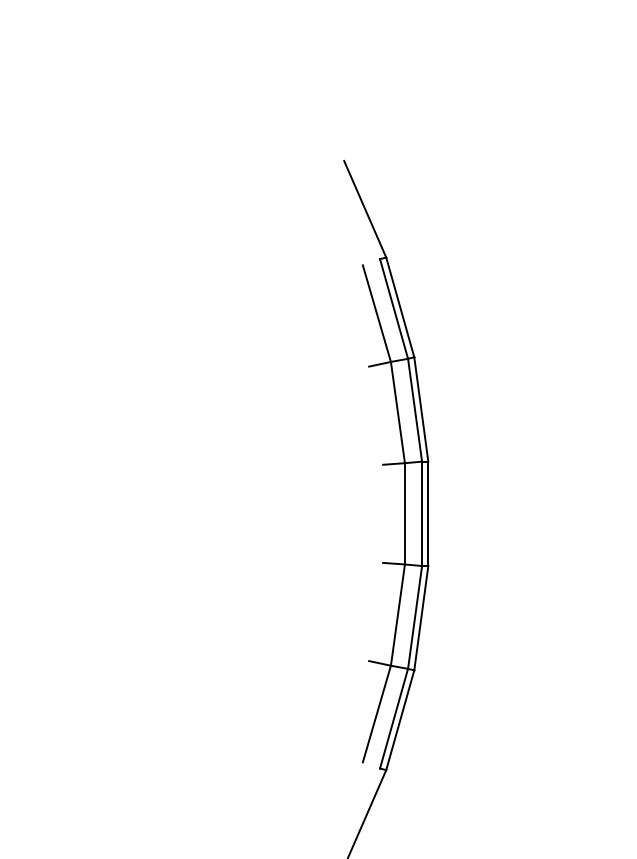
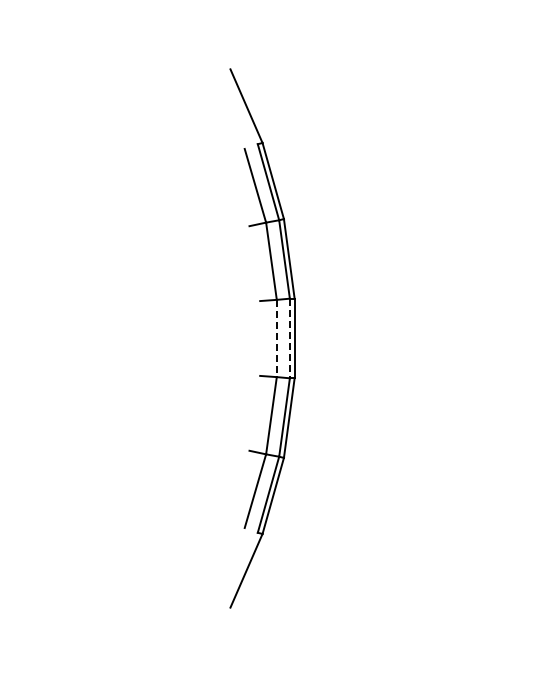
line: (404, 513) -> (276, 338), solid -> dashed
line: (421, 513) -> (289, 338), solid -> dashed

